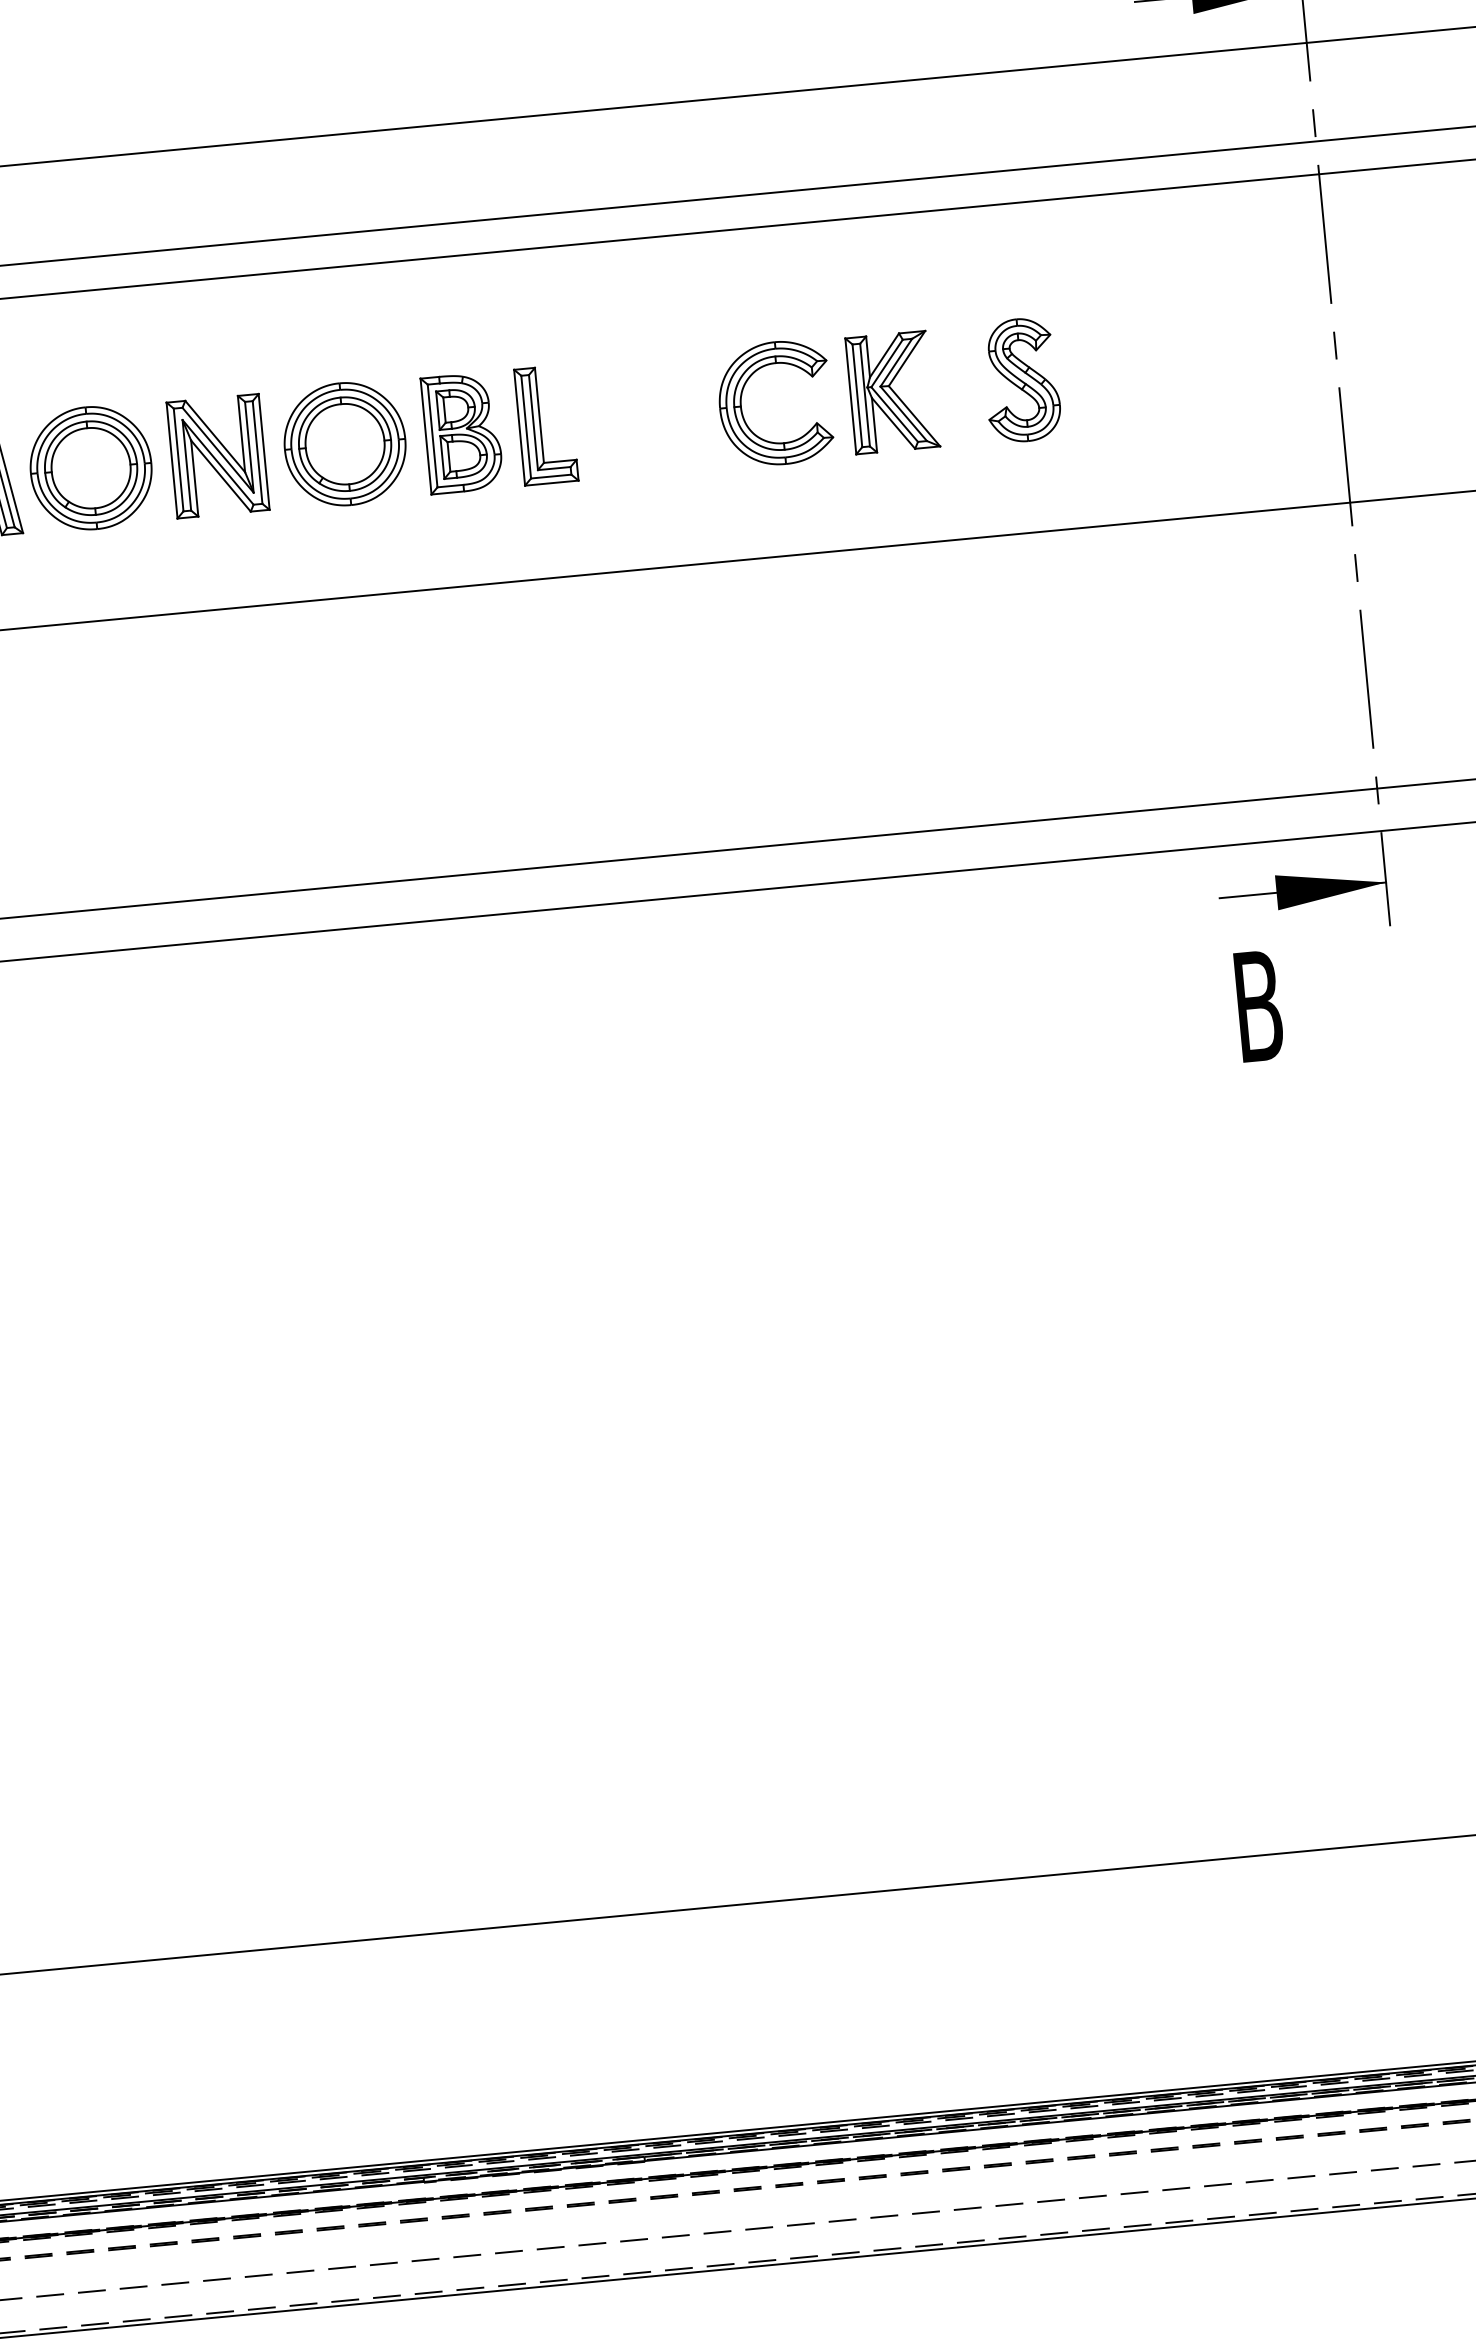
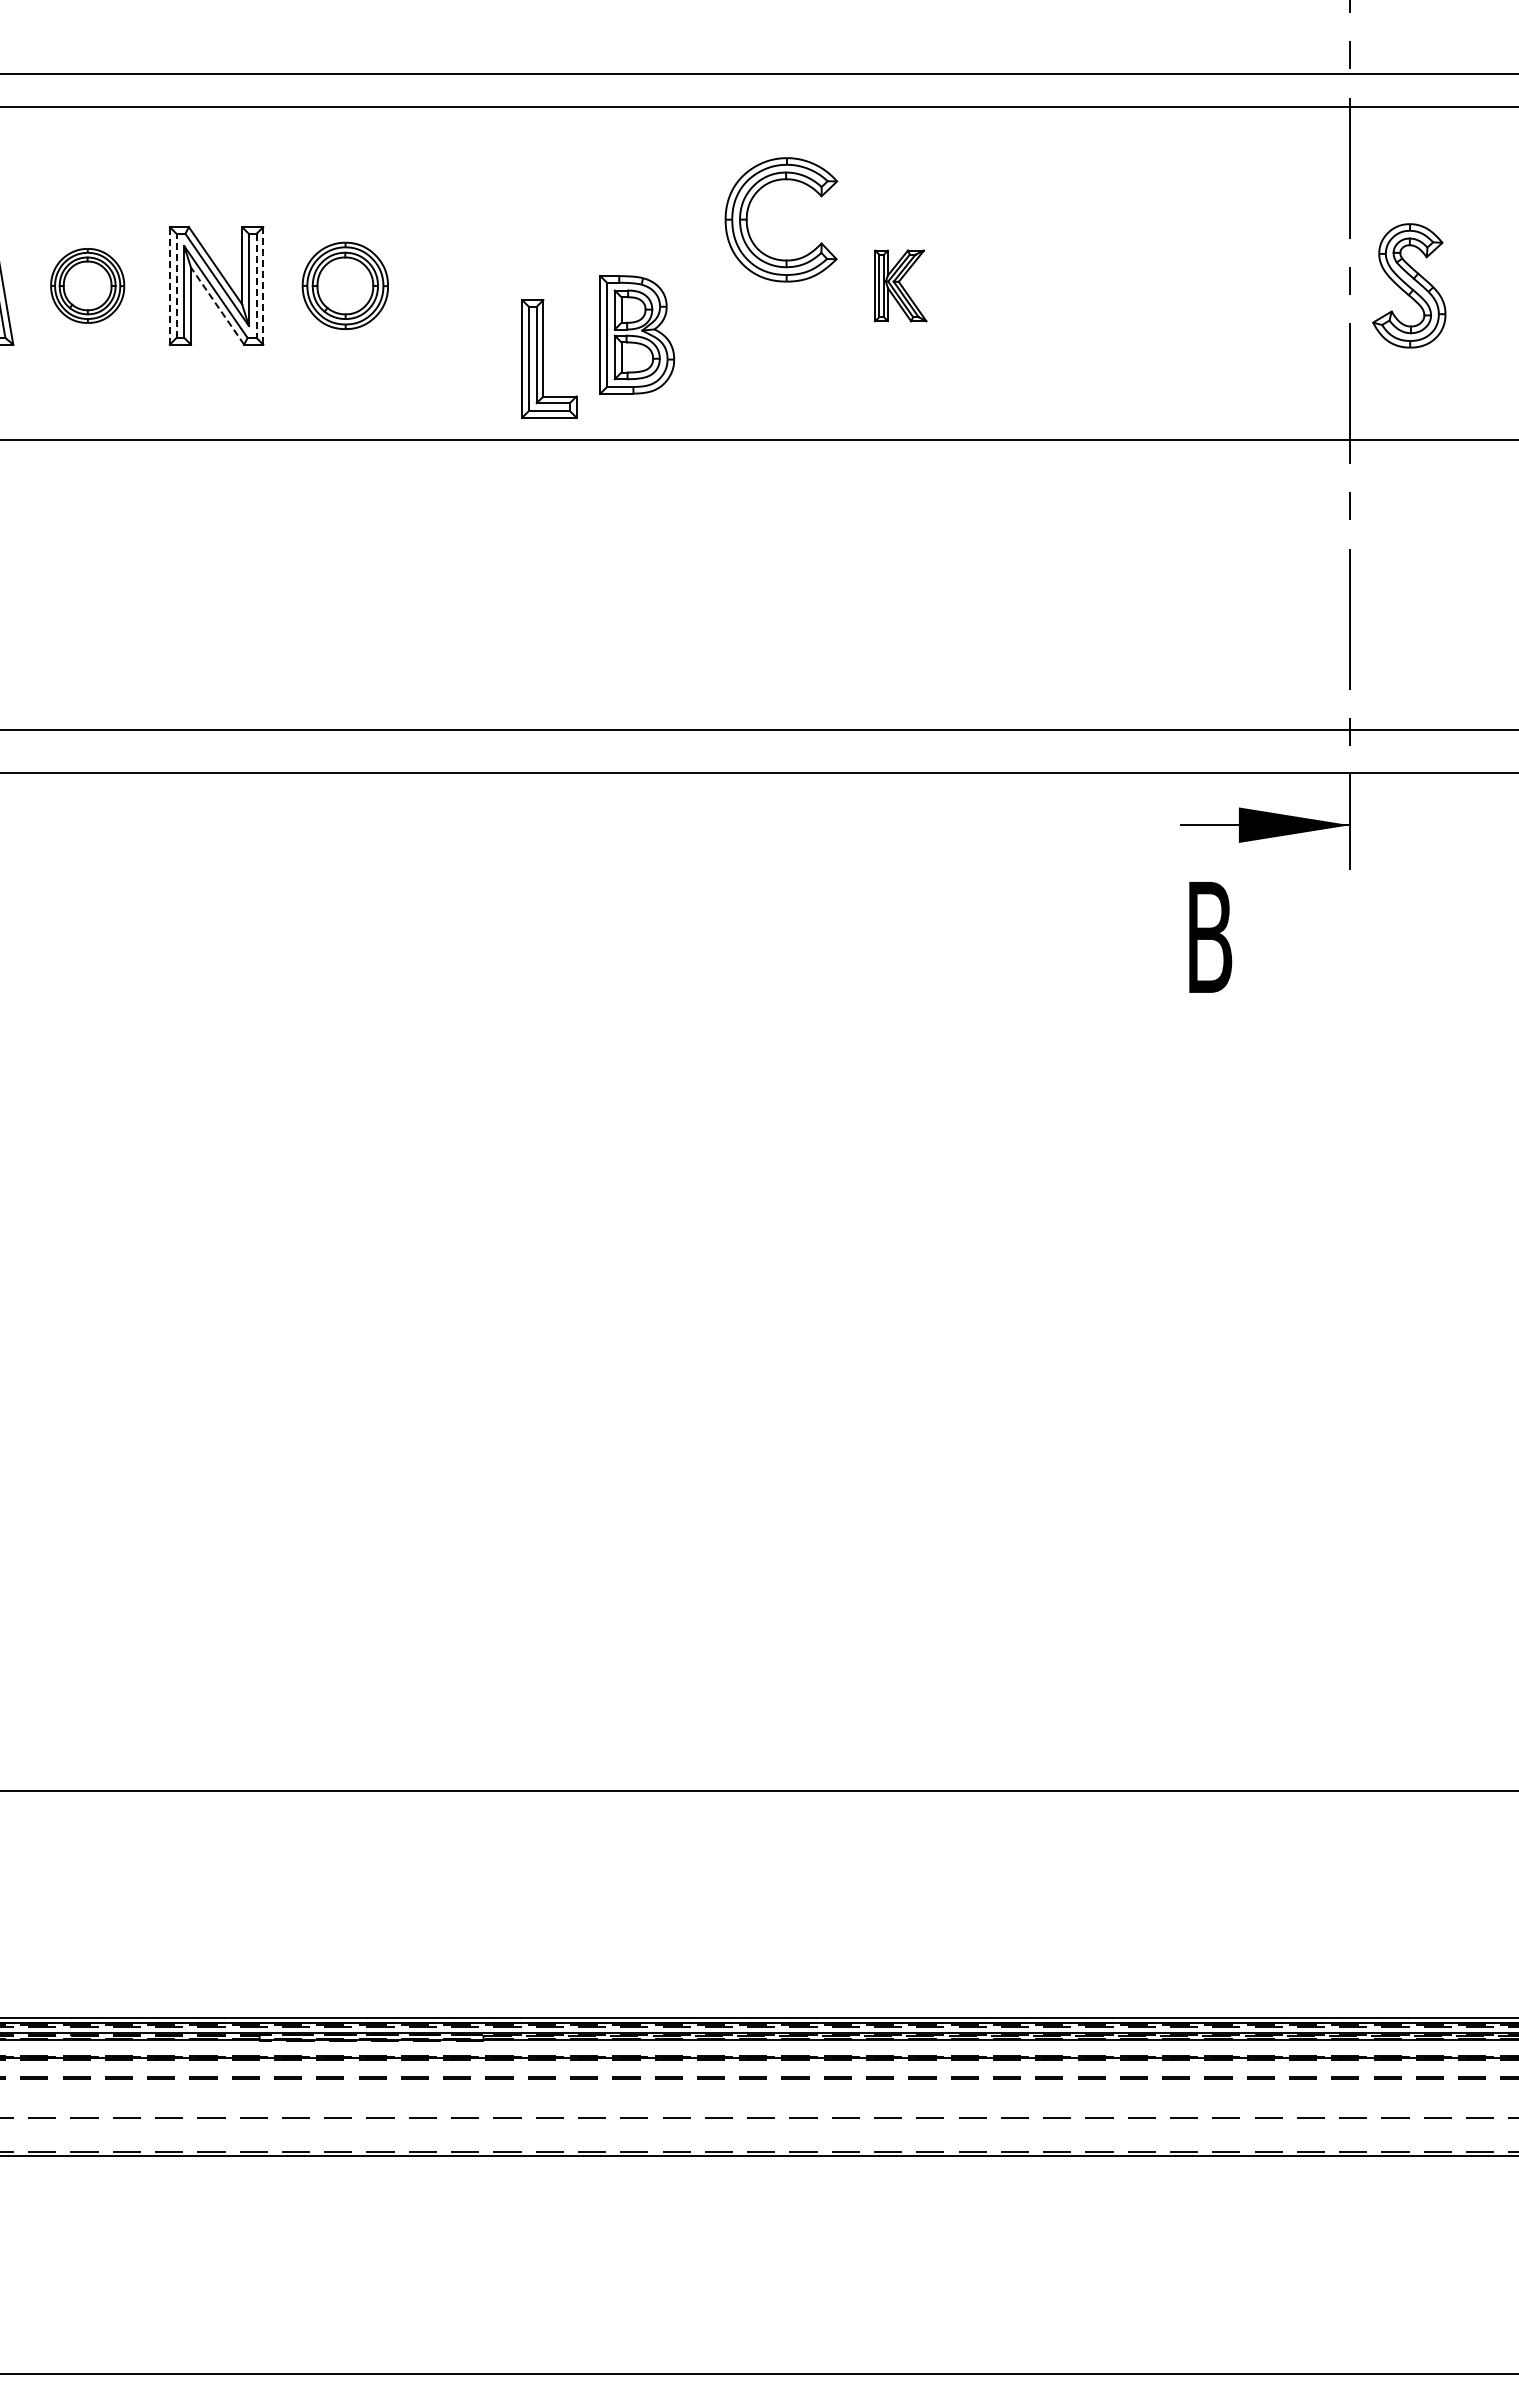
part: (1021, 379) -> (1409, 285), moved
part: (892, 392) -> (900, 285), size x0.6
part: (742, 399) -> (748, 212), moved
part: (546, 424) -> (549, 358), moved
part: (462, 432) -> (637, 334), moved
part: (345, 443) -> (345, 285), size x0.7
line: (264, 451) -> (263, 285), solid -> dashed
line: (257, 453) -> (256, 286), solid -> dashed
line: (178, 459) -> (176, 285), solid -> dashed
line: (171, 460) -> (169, 285), solid -> dashed
part: (90, 467) -> (87, 285), size x0.6
line: (220, 476) -> (217, 306), solid -> dashed

